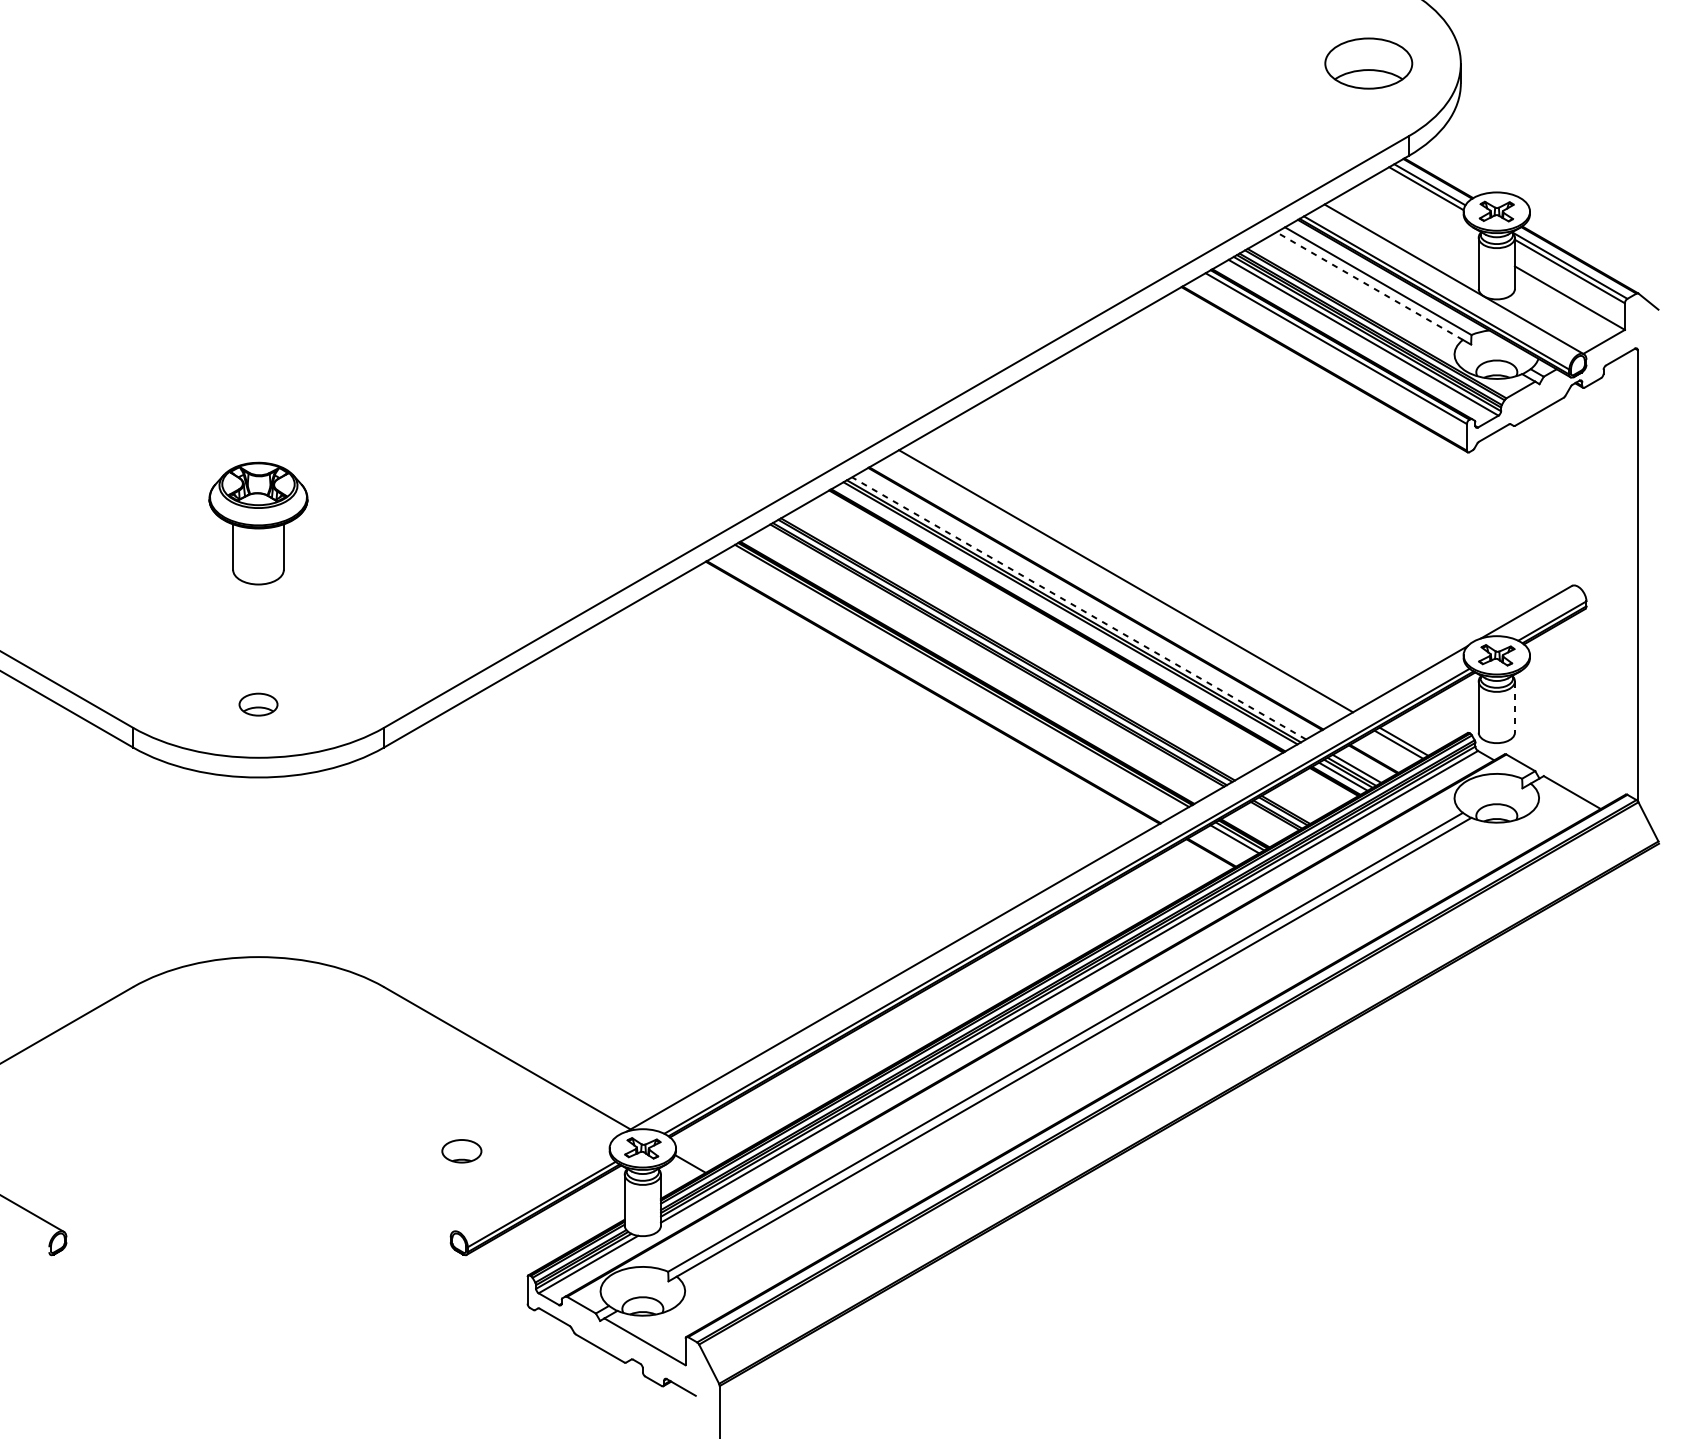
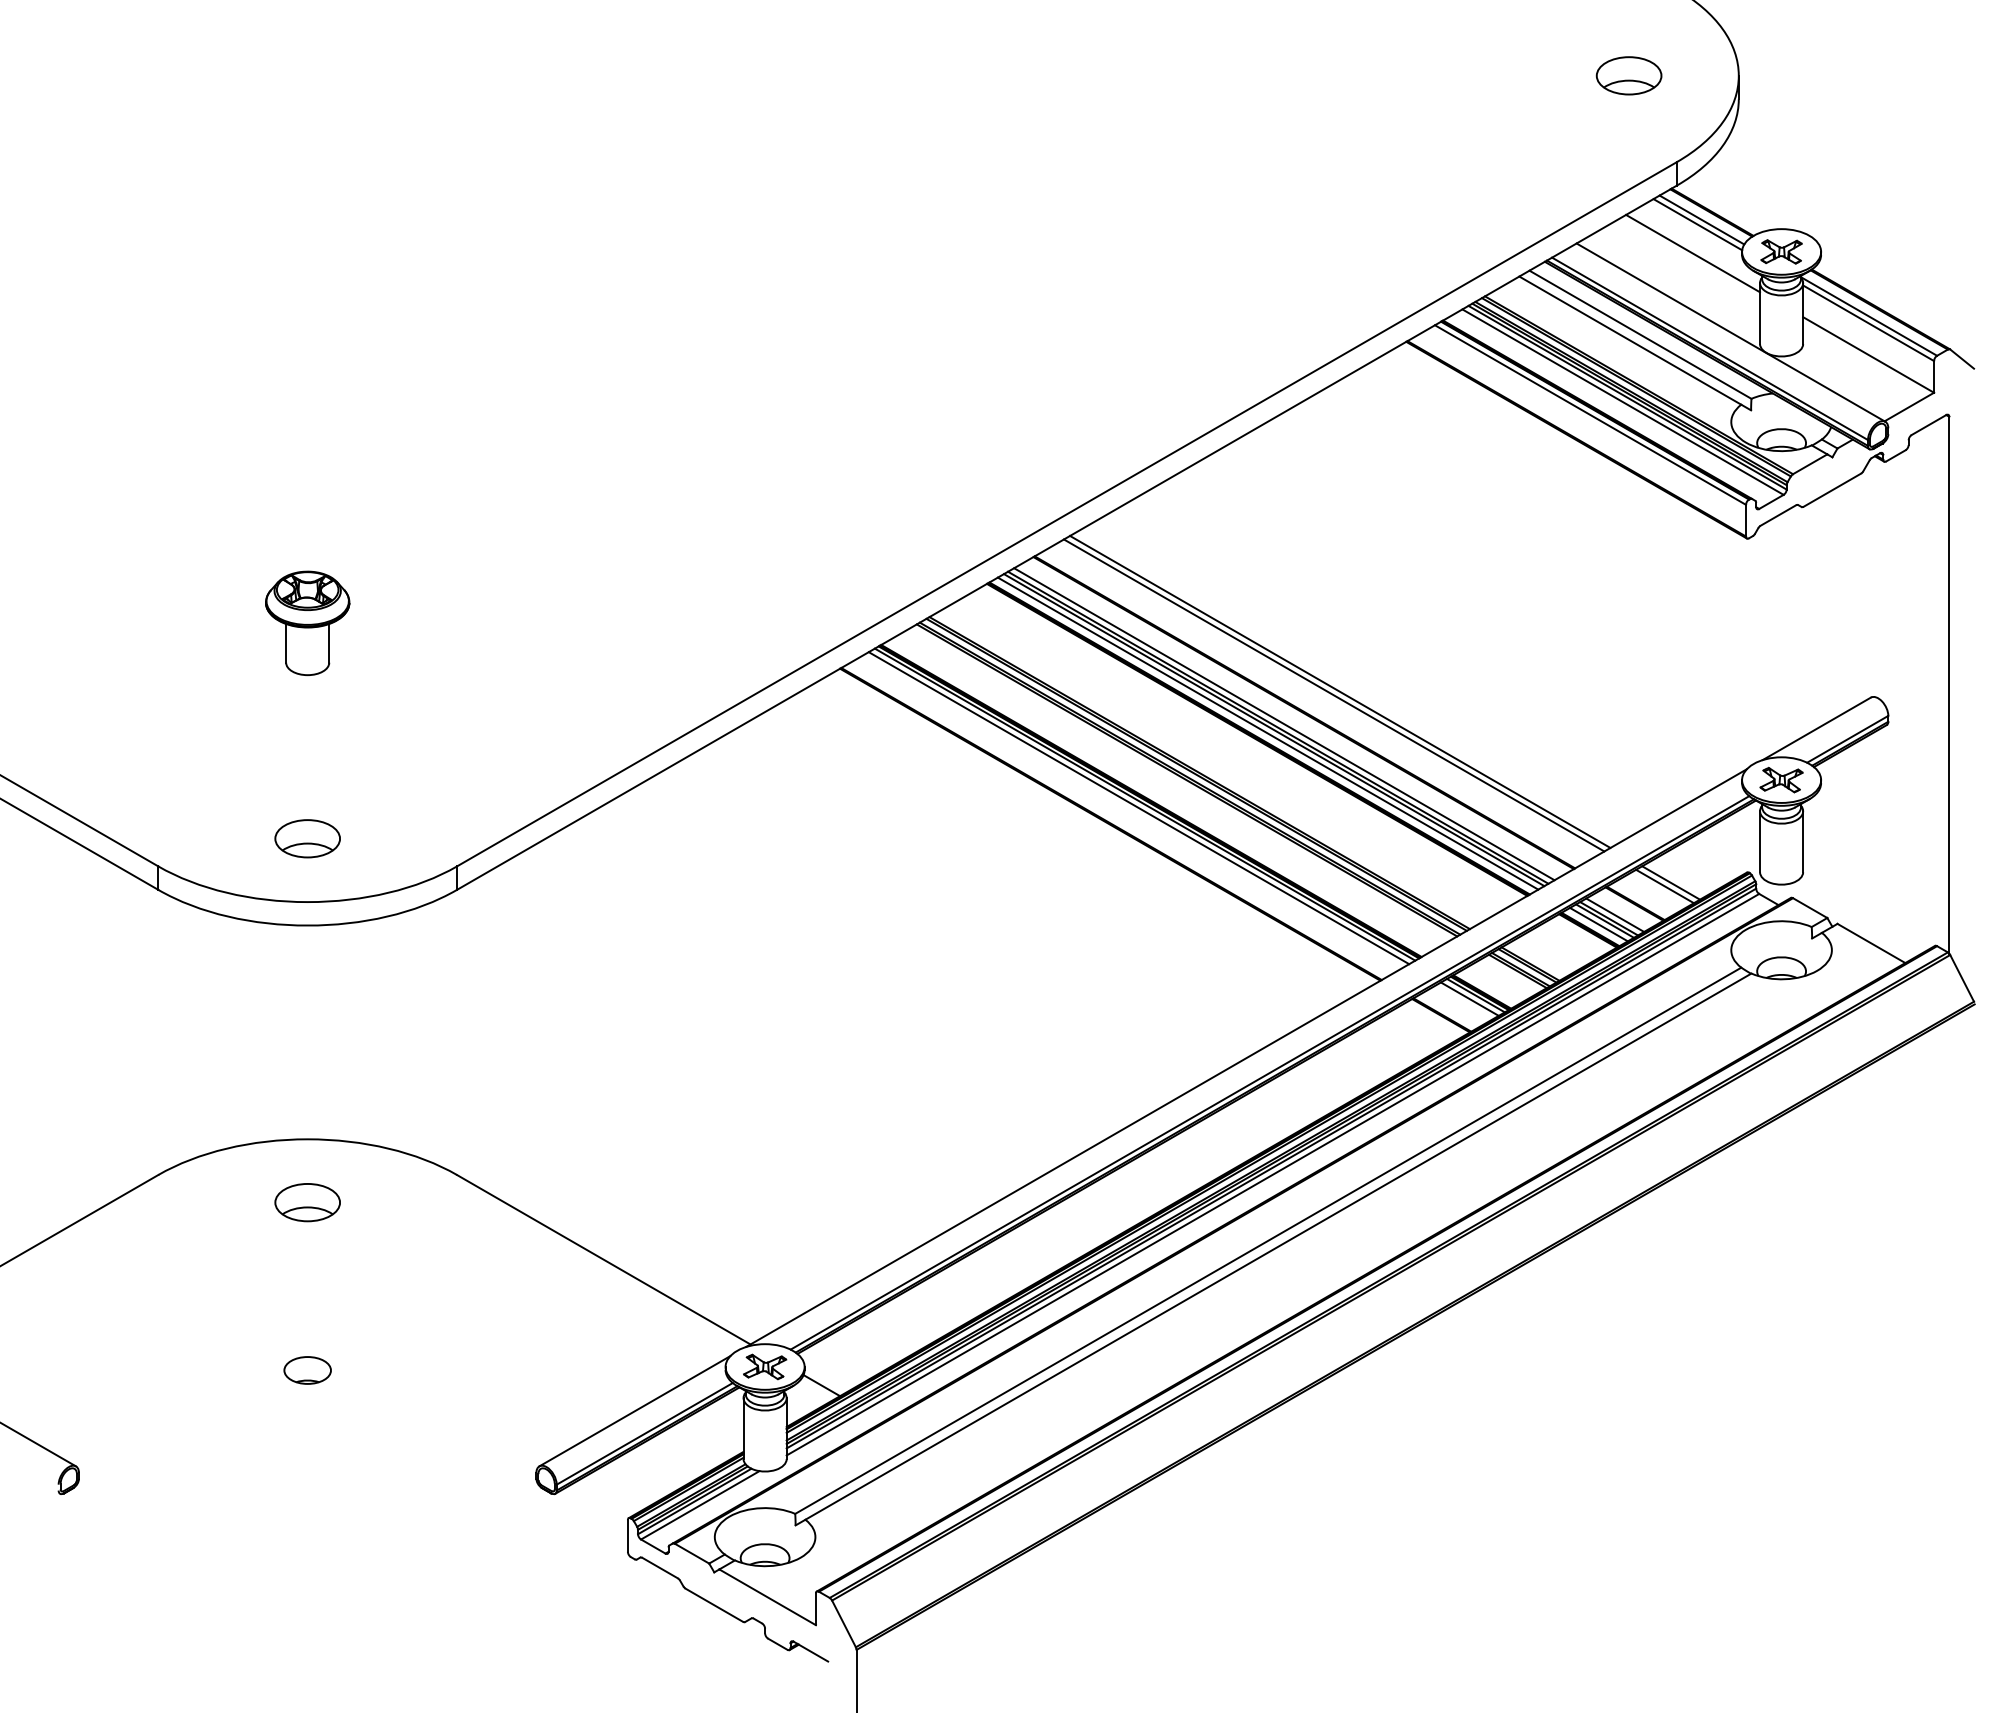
part: (1368, 63) -> (1628, 75), size x0.62
line: (1422, 212) -> (1693, 253), added
line: (1369, 286) -> (1629, 340), dashed -> solid
part: (258, 523) -> (307, 623), size x0.71
line: (1120, 584) -> (1333, 695), added
line: (1078, 607) -> (1283, 723), dashed -> solid
line: (1064, 616) -> (1267, 733), added
line: (956, 679) -> (1138, 808), added
part: (258, 704) -> (307, 838), size x1.43
line: (1515, 707) -> (1803, 842), dashed -> solid
part: (258, 1010) -> (307, 1202), added
part: (461, 1151) -> (307, 1370), moved
line: (533, 1185) -> (634, 1411), added

